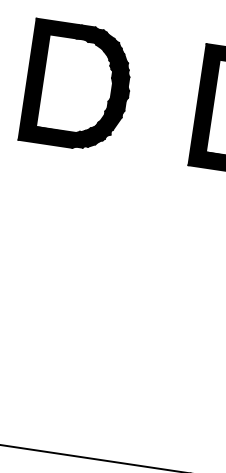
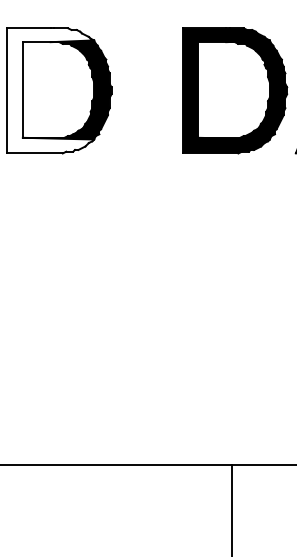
fill: (69, 85) -> (50, 90), removed

